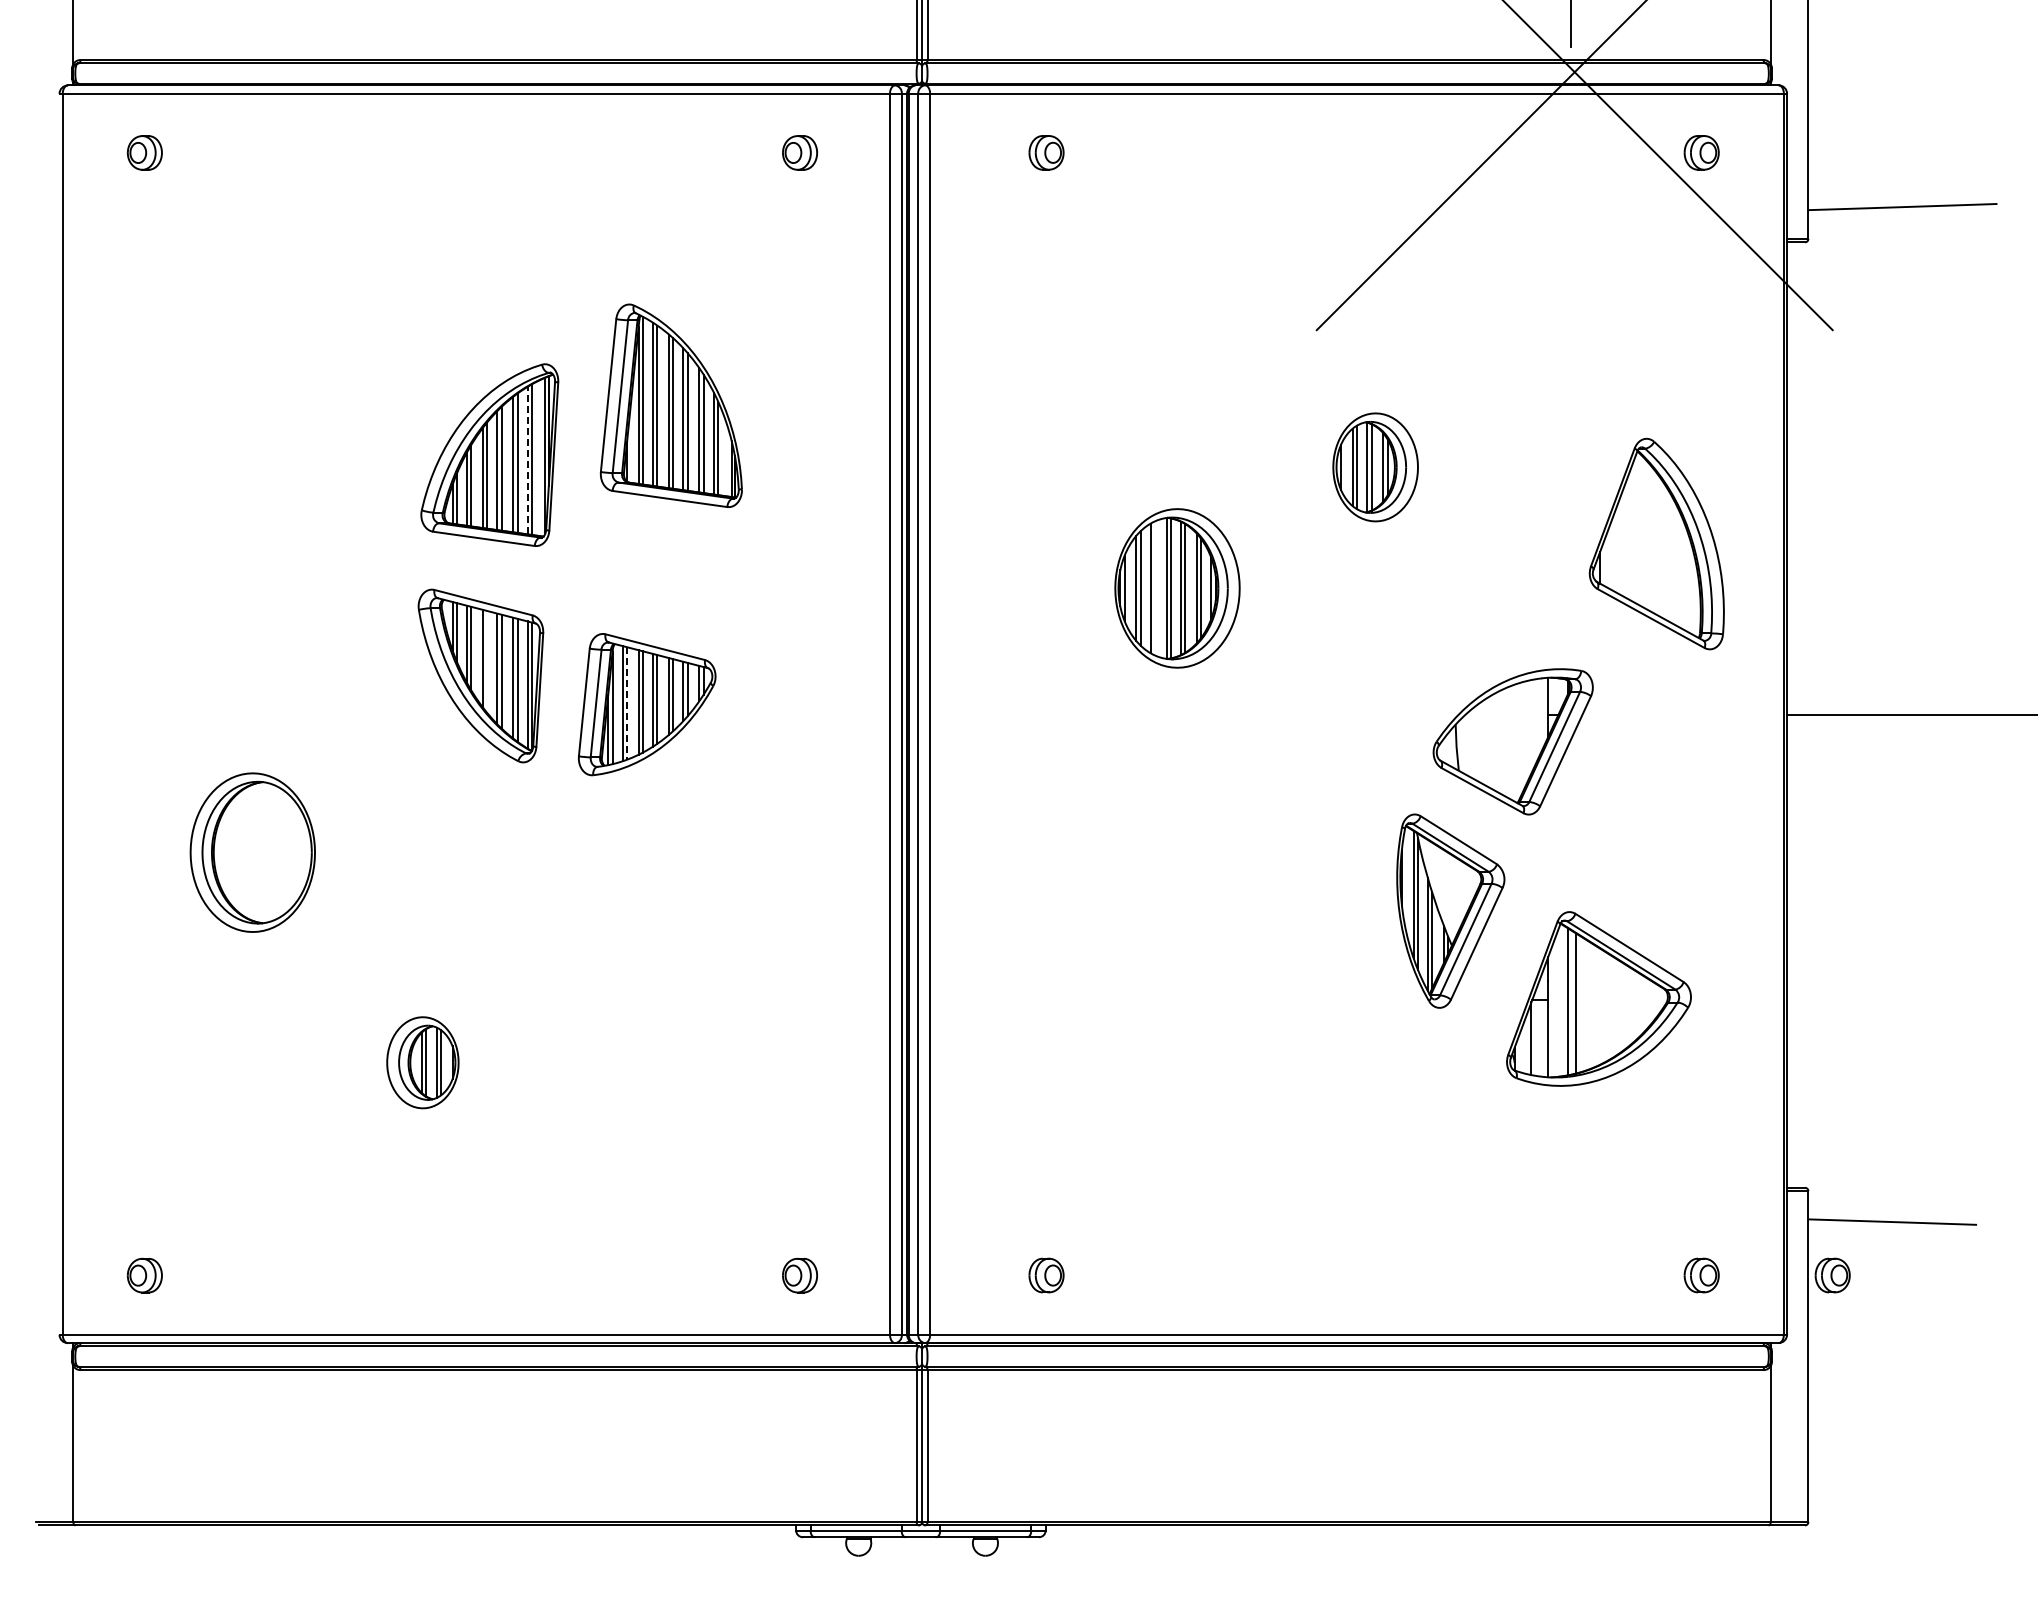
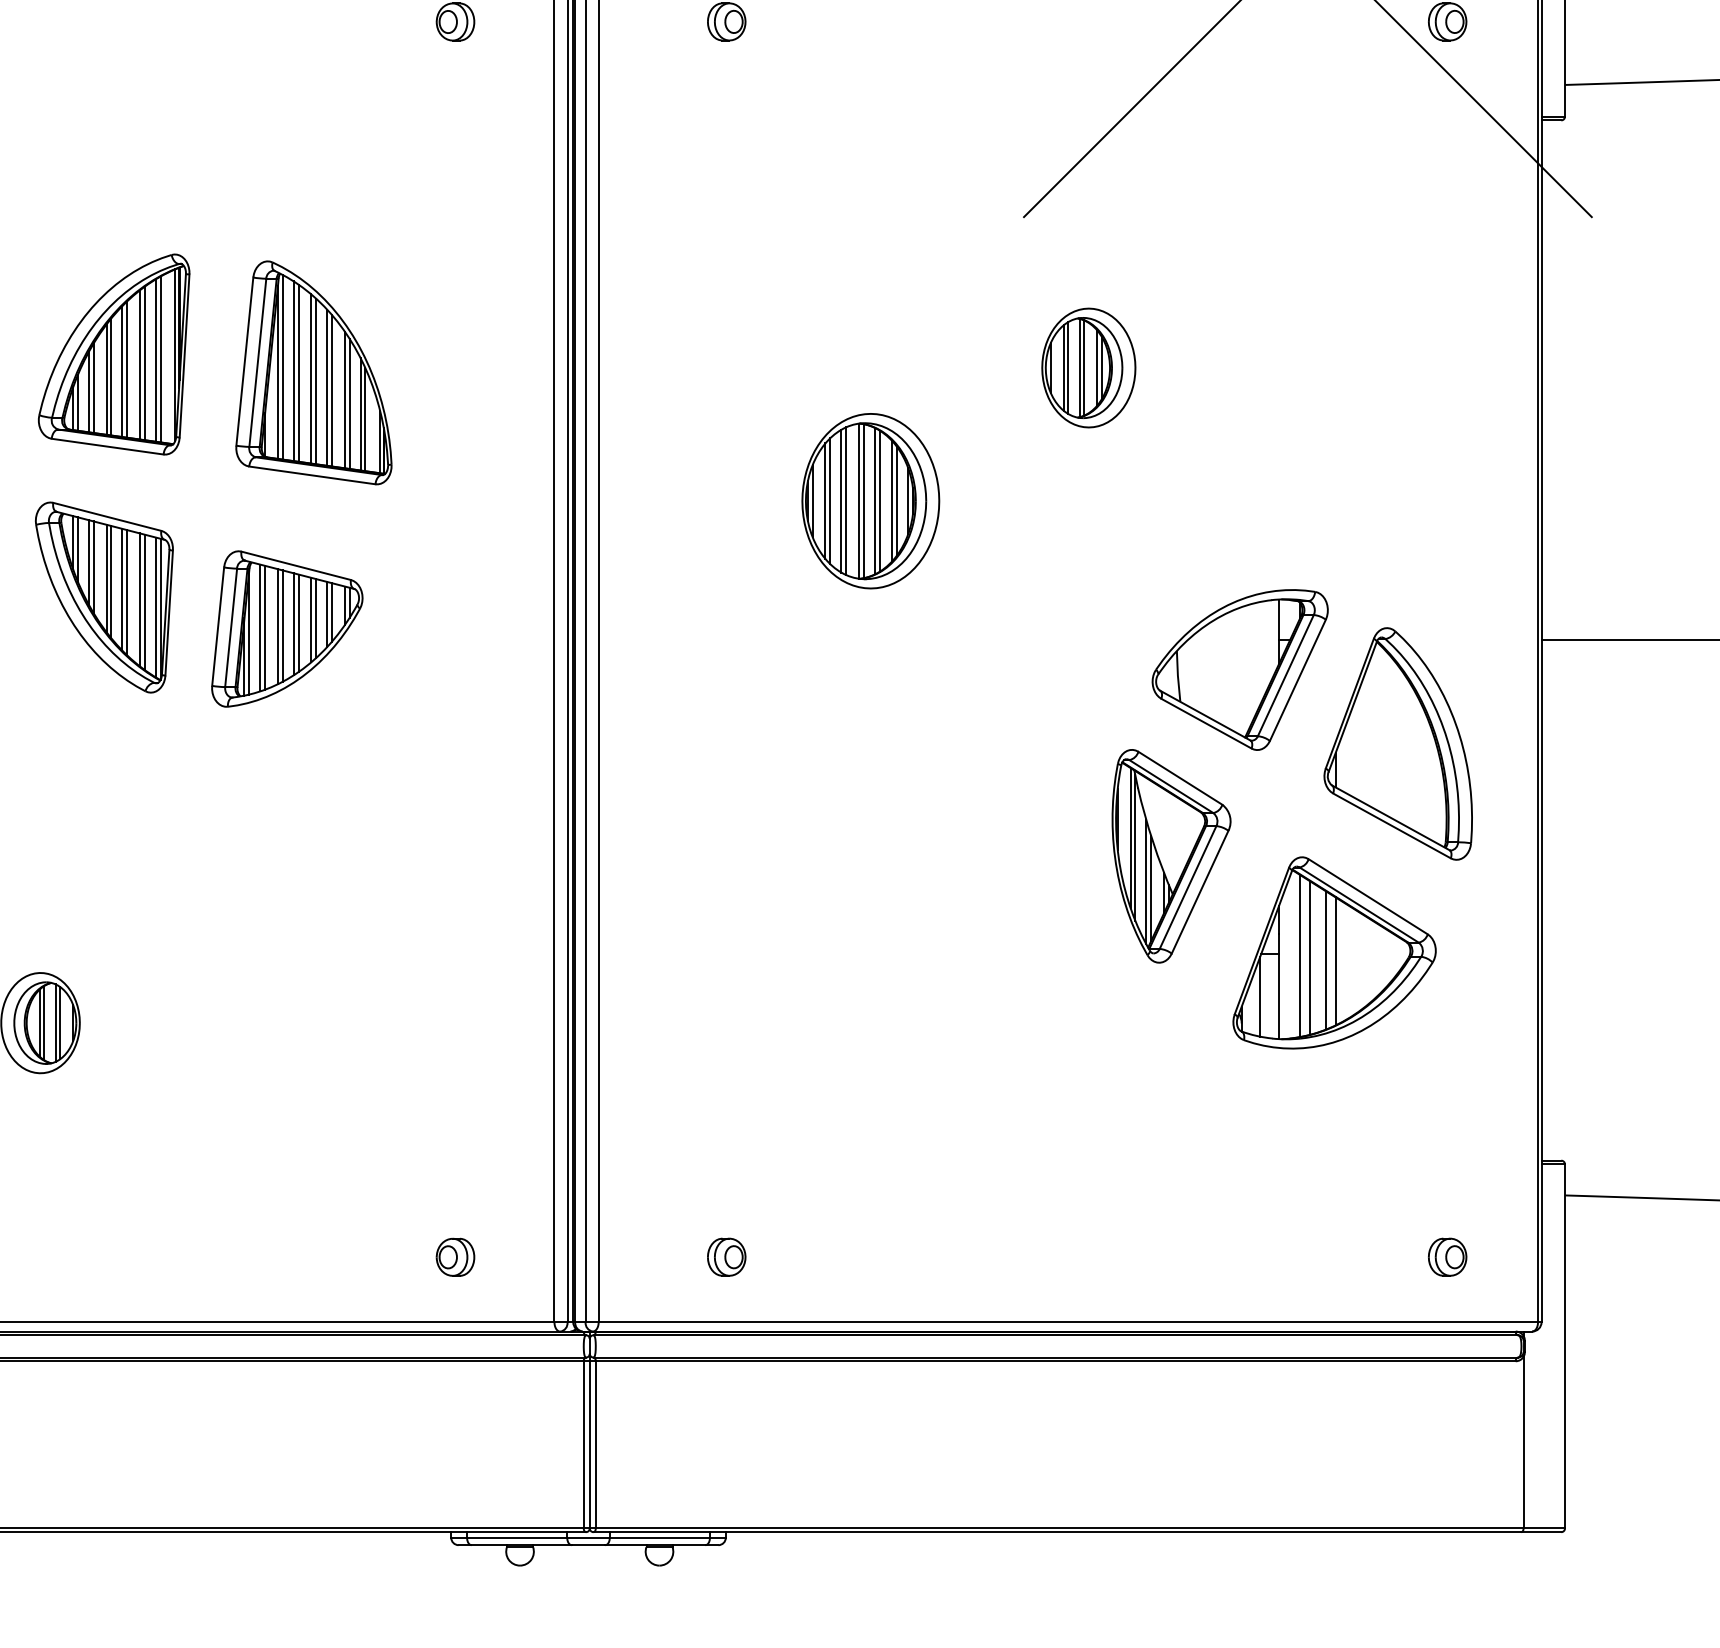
part: (670, 405) -> (312, 372), moved
line: (527, 460) -> (155, 360), dashed -> solid
part: (1656, 543) -> (1397, 743), moved
line: (1155, 588) -> (846, 501), added
line: (487, 662) -> (111, 582), added
line: (627, 703) -> (265, 627), dashed -> solid
line: (1591, 1005) -> (1326, 960), added
line: (1600, 1006) -> (1336, 961), added
part: (1832, 1275) -> (1591, 1257), removed

